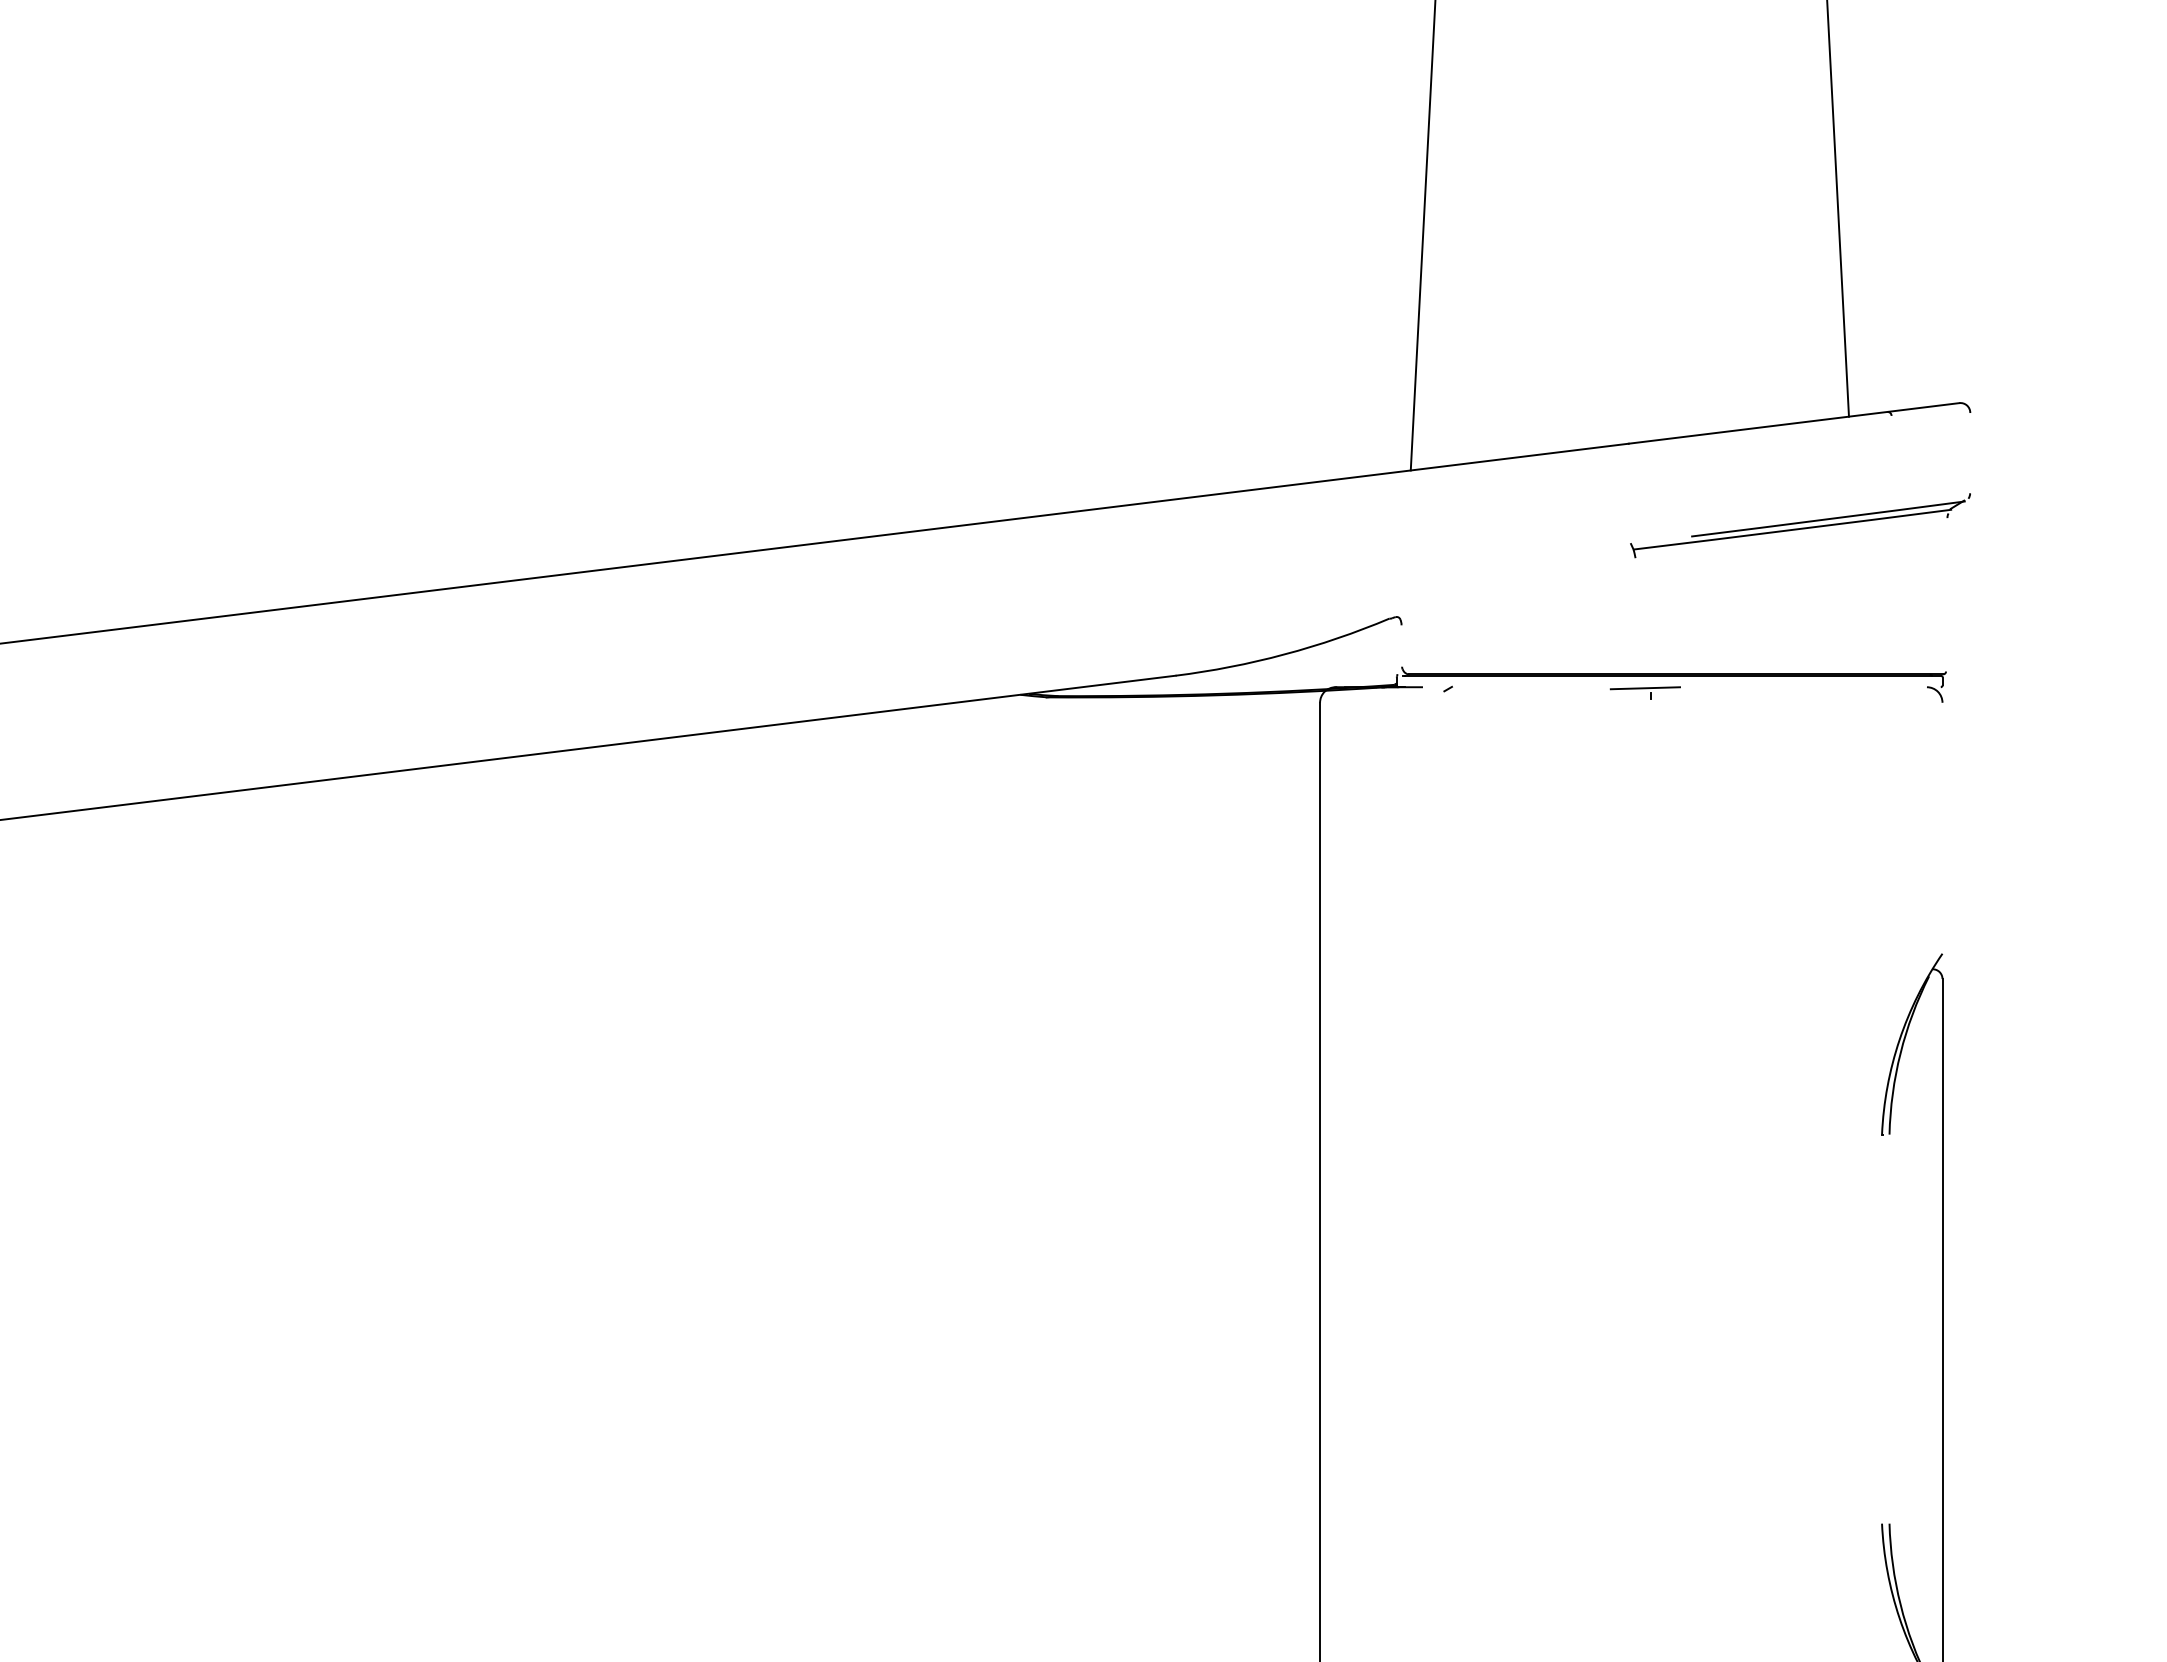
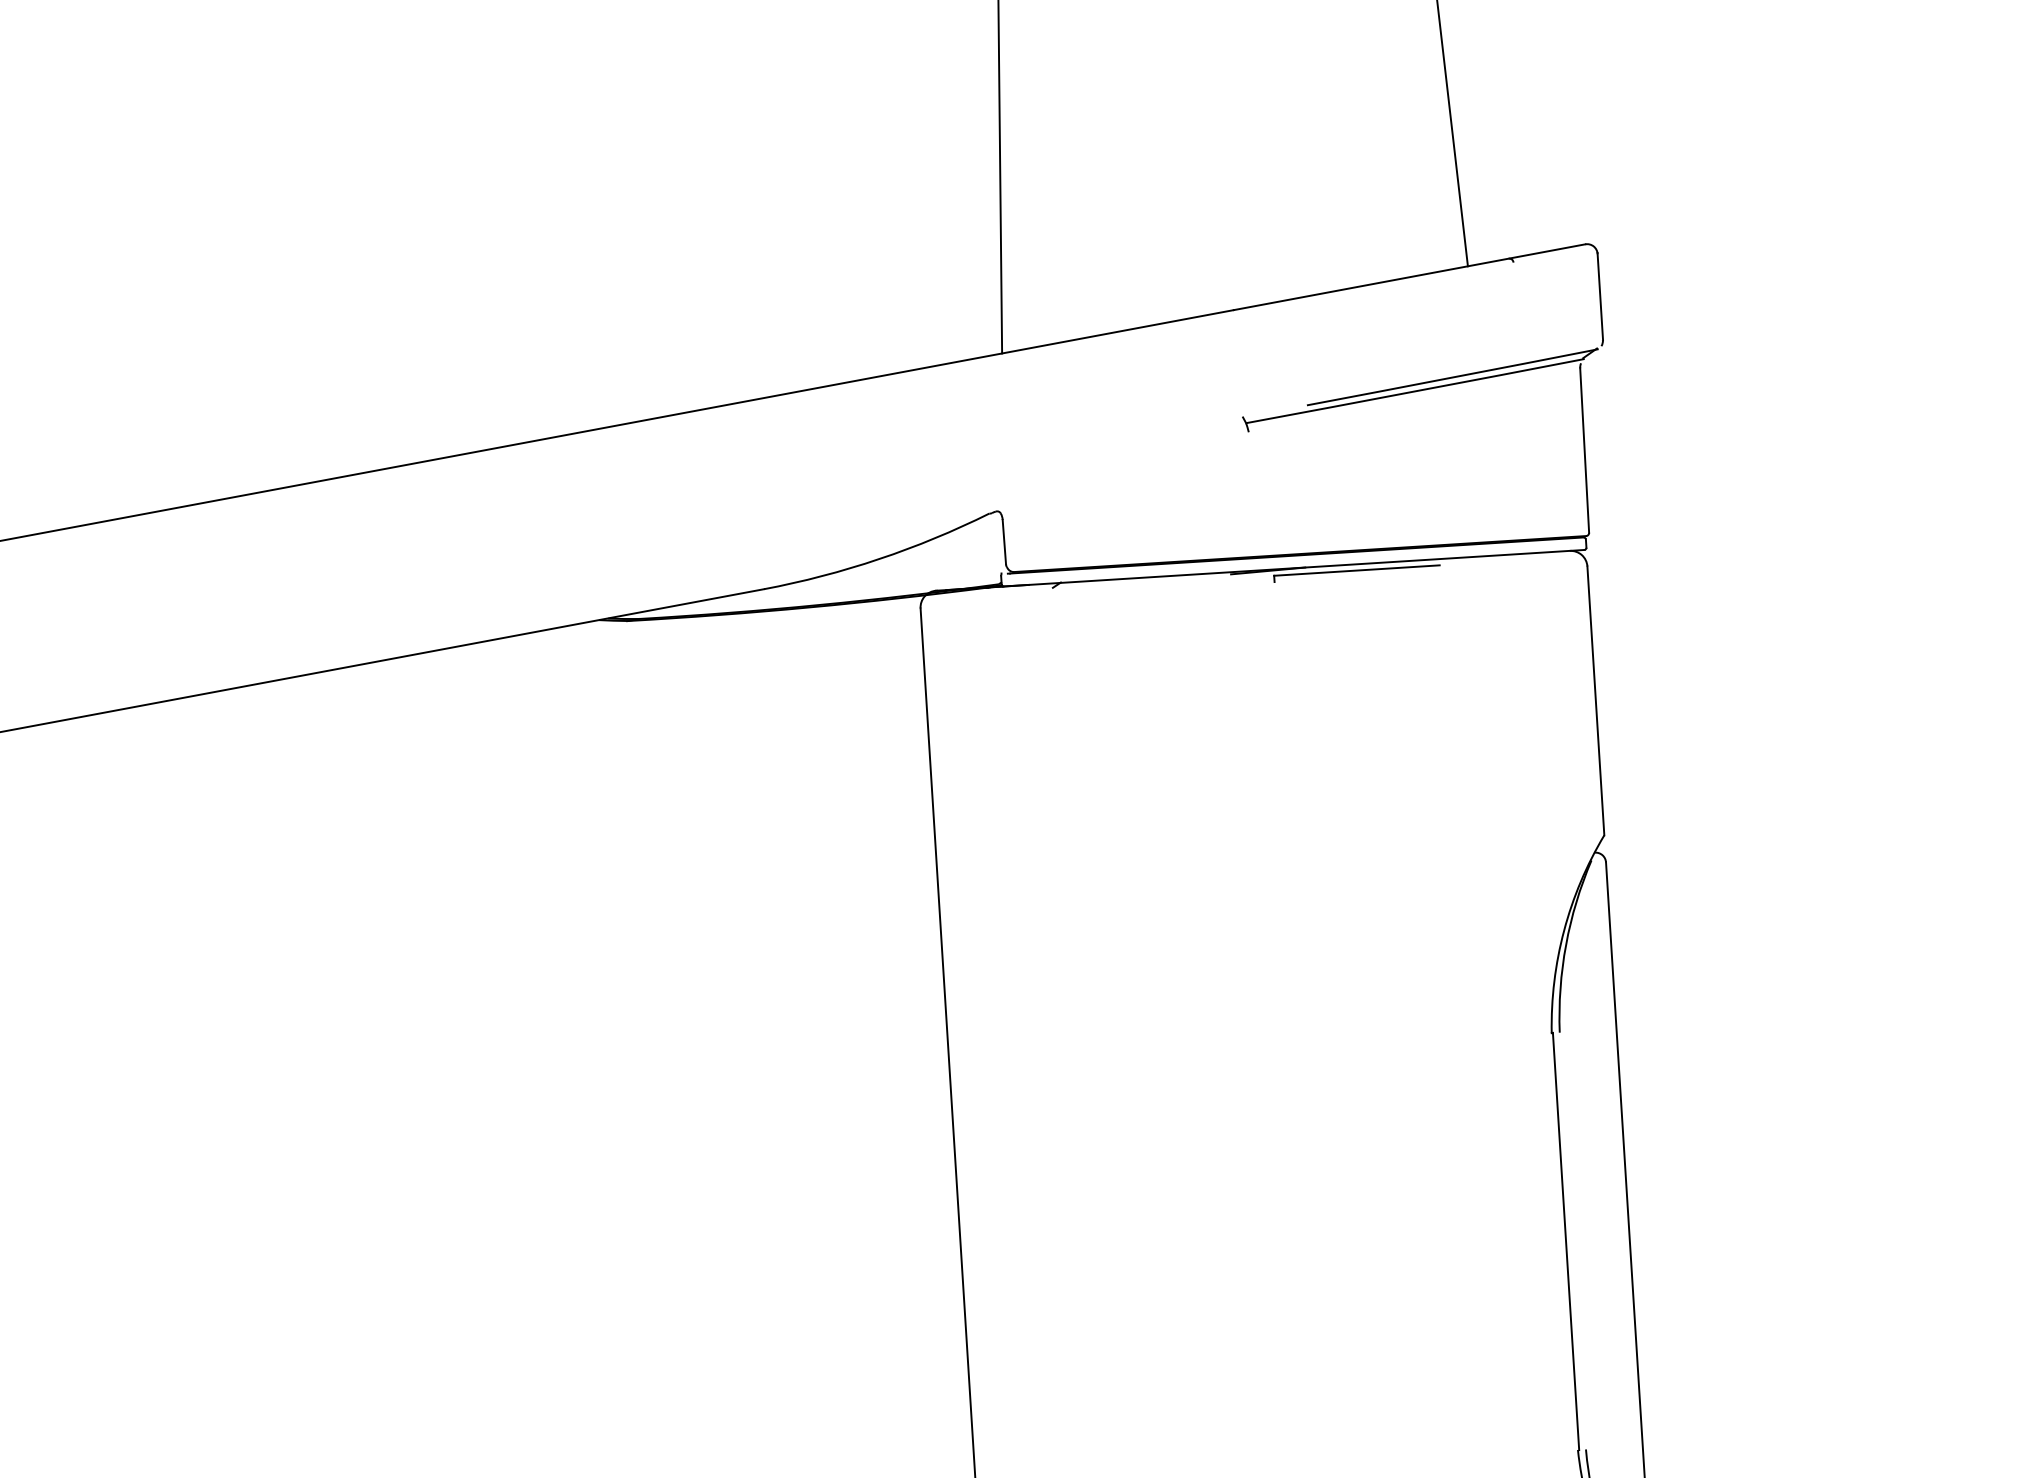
line: (1970, 452) -> (1600, 296), added
line: (1946, 594) -> (1584, 450), added
line: (1401, 645) -> (1003, 541), added
line: (1672, 687) -> (1297, 568), added
line: (1727, 693) -> (1356, 571), added
line: (1942, 827) -> (1595, 700), added
line: (1883, 1328) -> (1566, 1240), added

